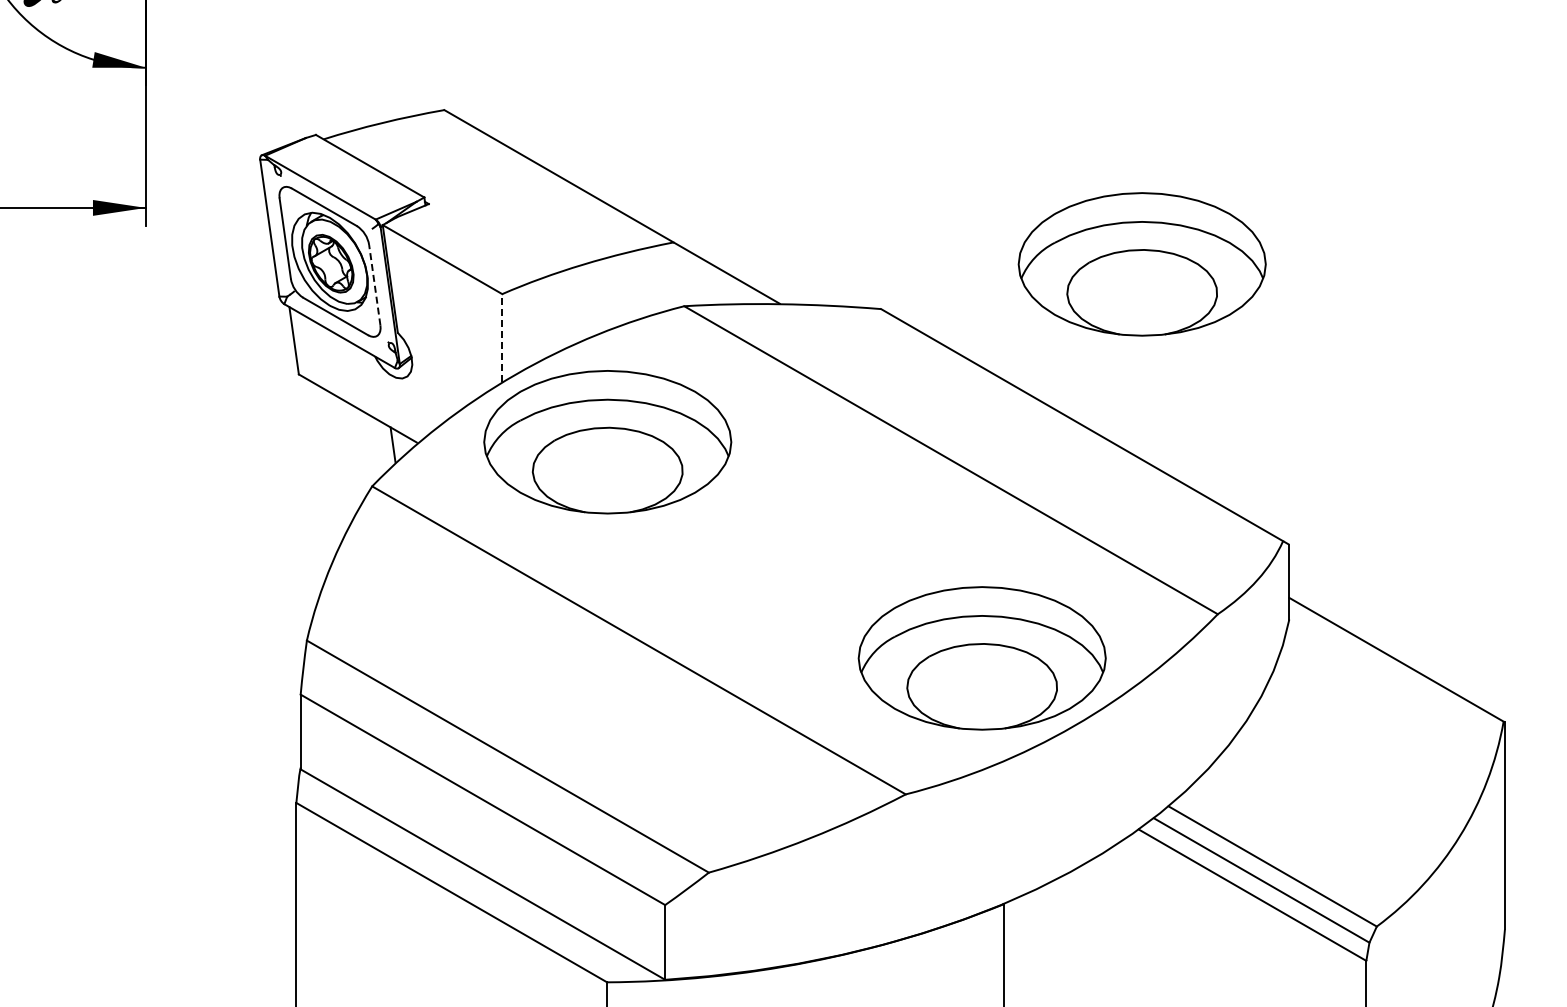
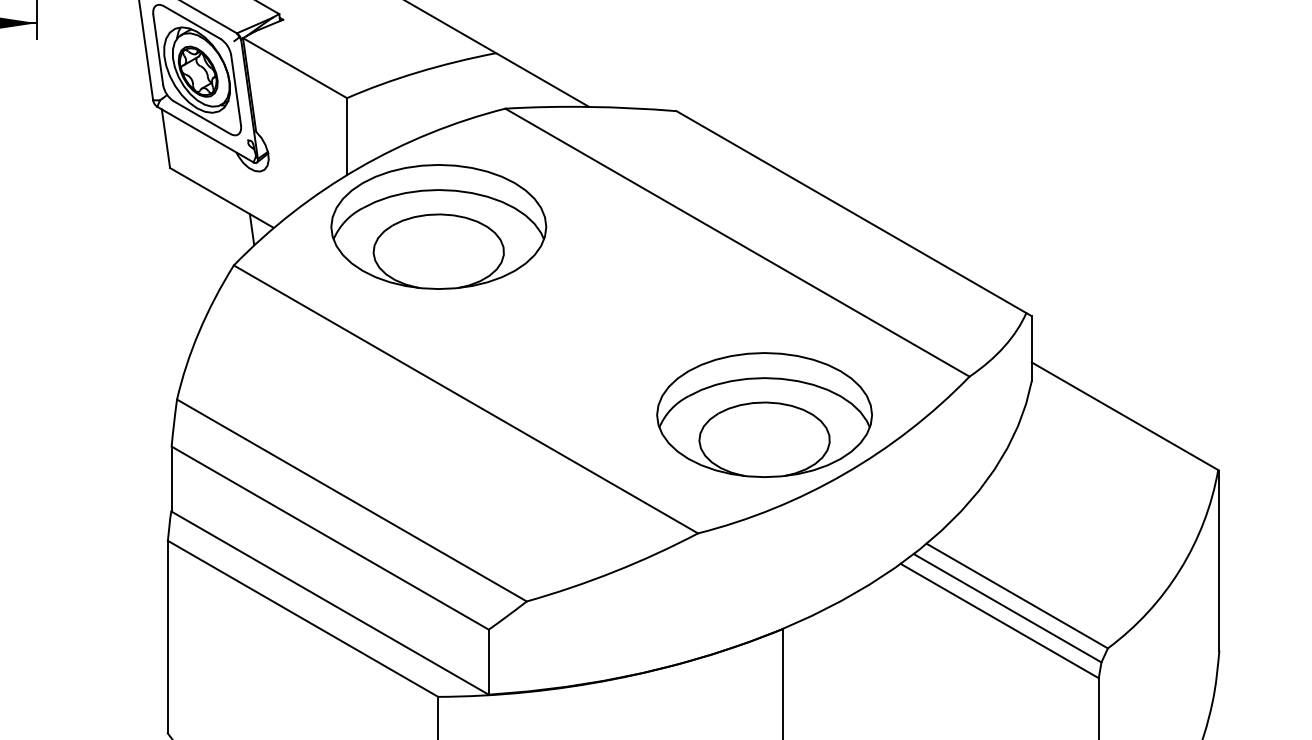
part: (1141, 264) -> (903, 72), removed
line: (374, 285) -> (235, 90), dashed -> solid
line: (502, 337) -> (347, 135), dashed -> solid

